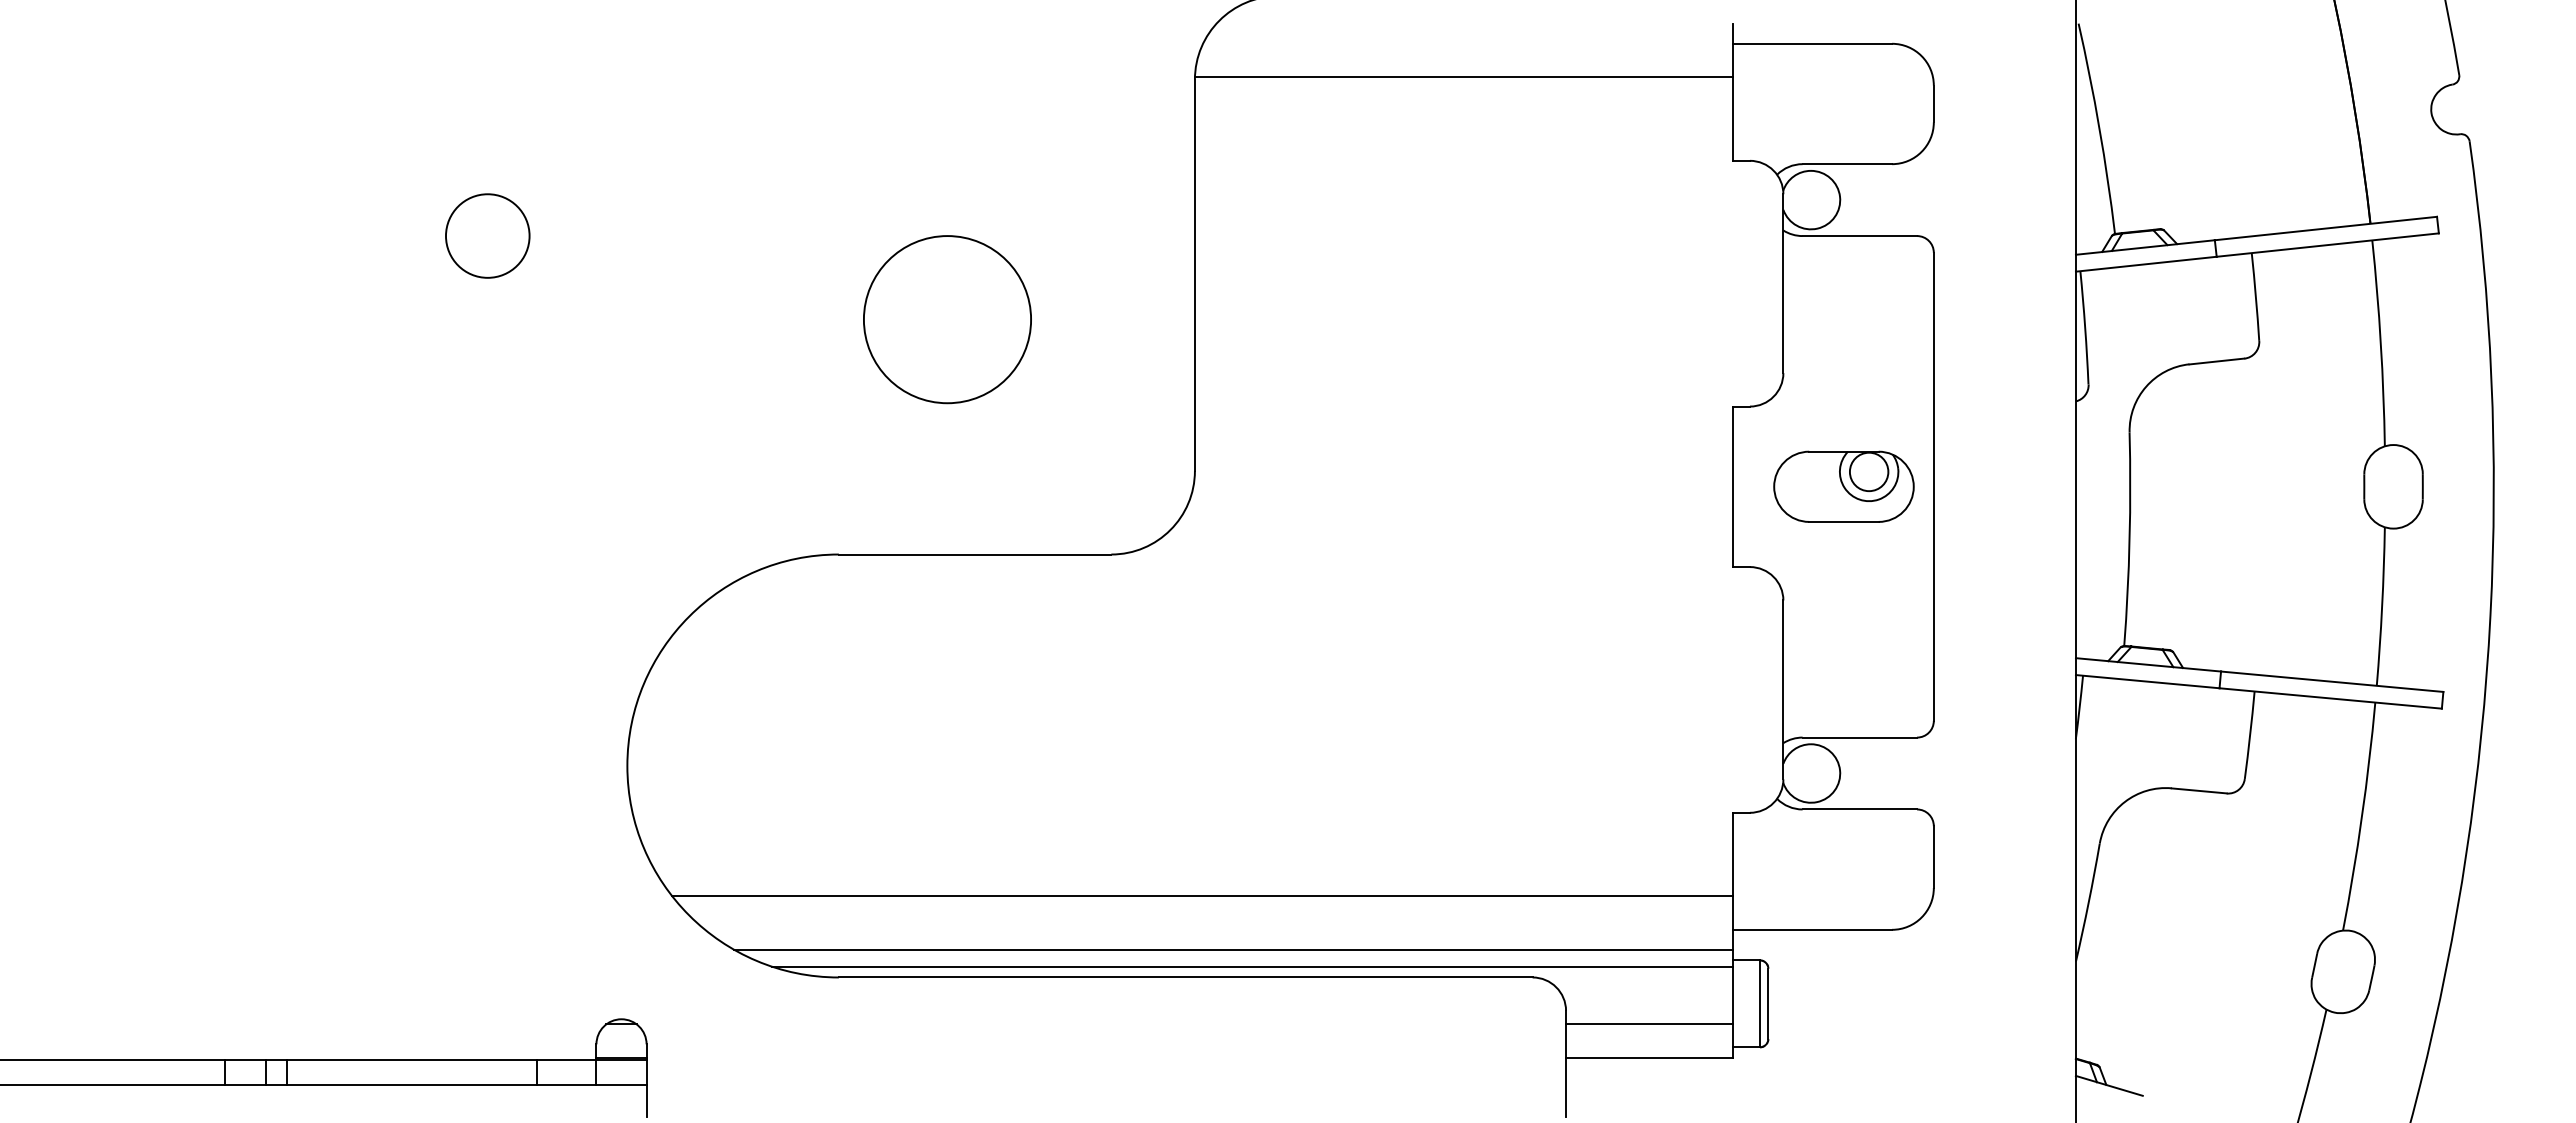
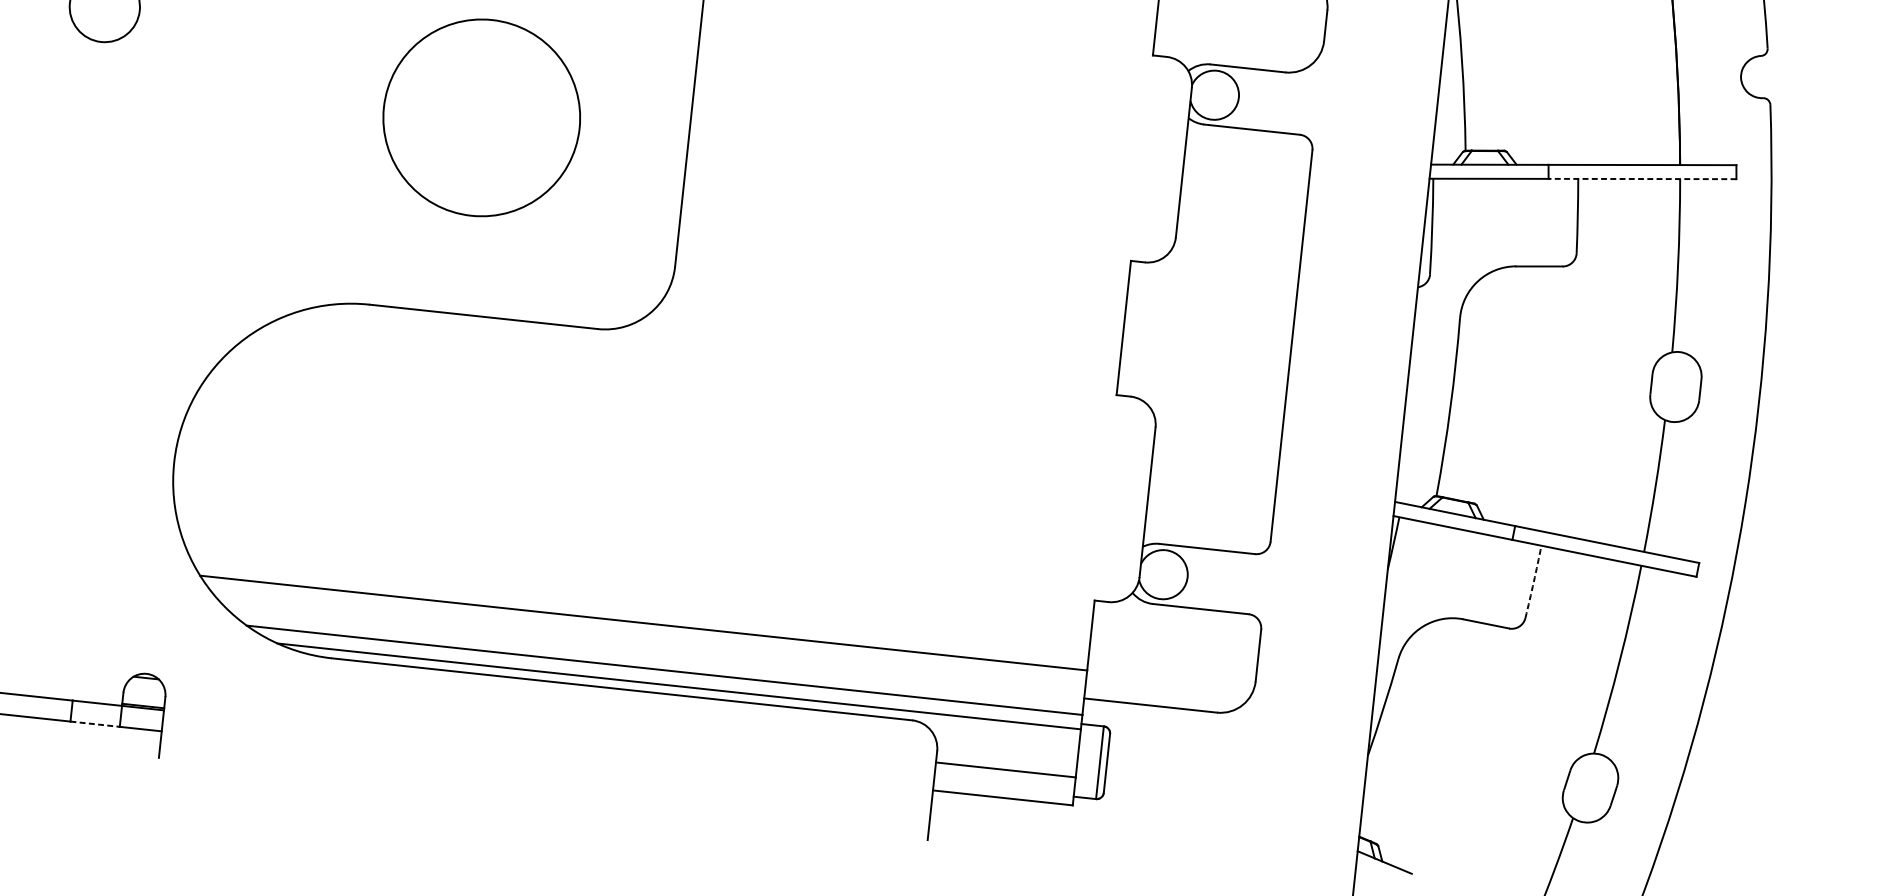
line: (2327, 245) -> (1642, 179), solid -> dashed
circle: (947, 319) -> (481, 117), size x1.4
part: (1843, 486) -> (1216, 337), removed
arc: (2250, 735) -> (1534, 582), solid -> dashed
line: (566, 1085) -> (94, 724), solid -> dashed

